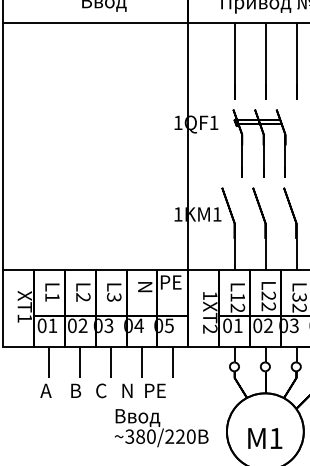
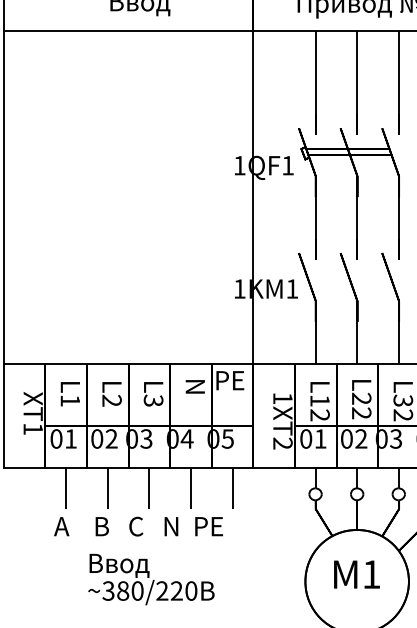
part: (259, 143) -> (349, 193), size x1.43
text: (161, 428) -> (151, 579), moved
text: (265, 438) -> (357, 574), moved

